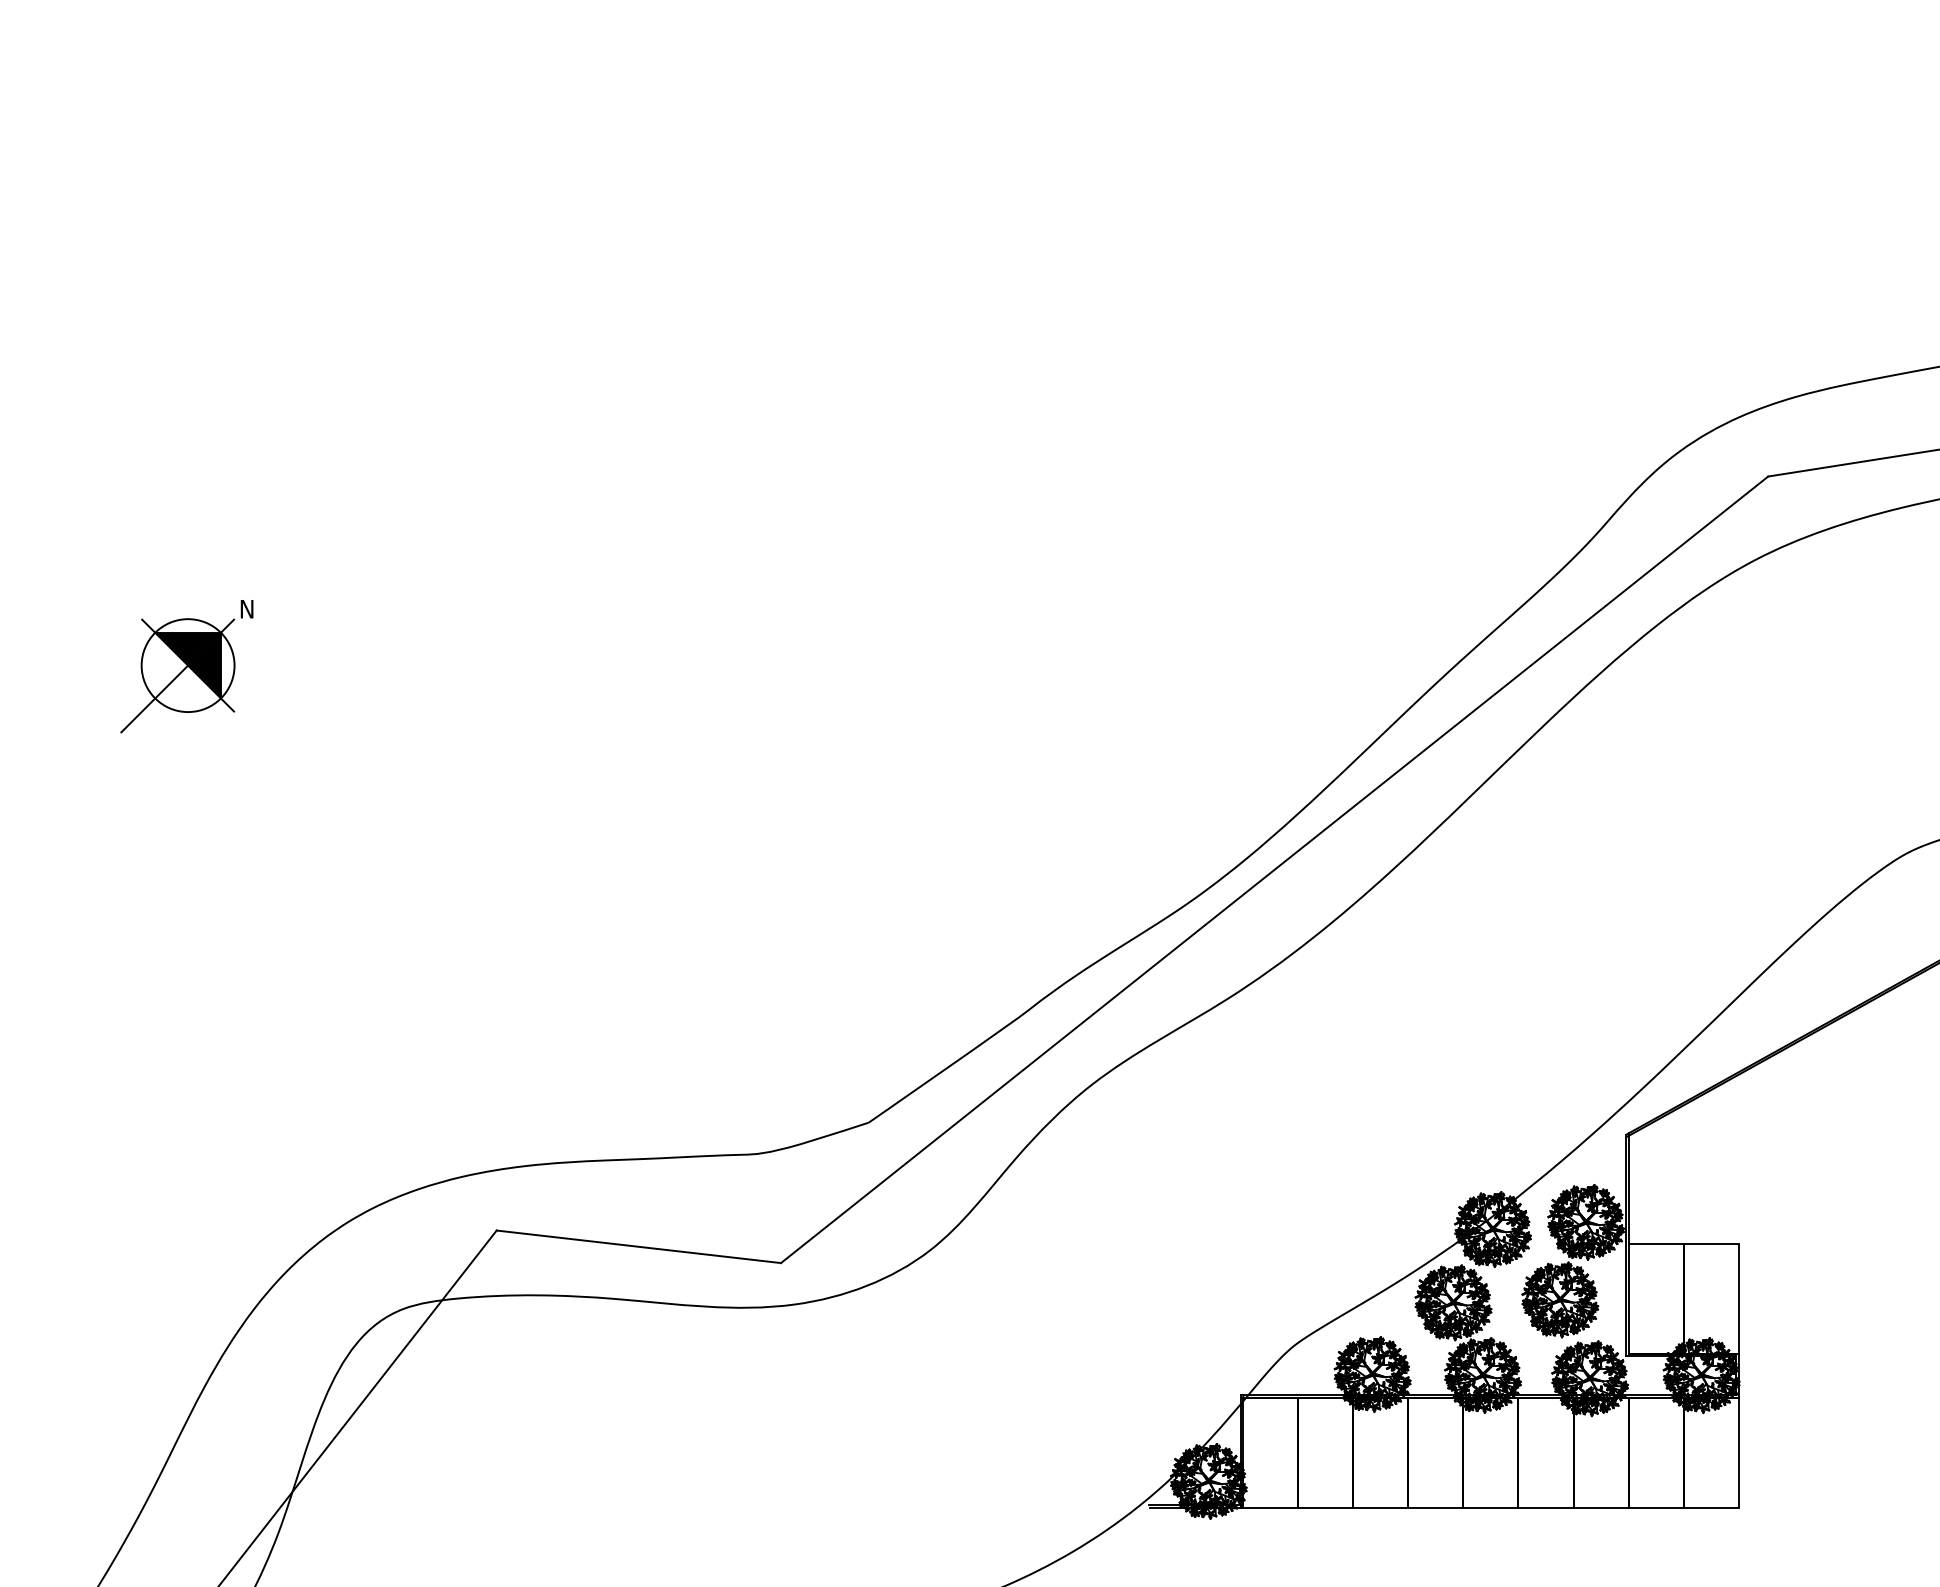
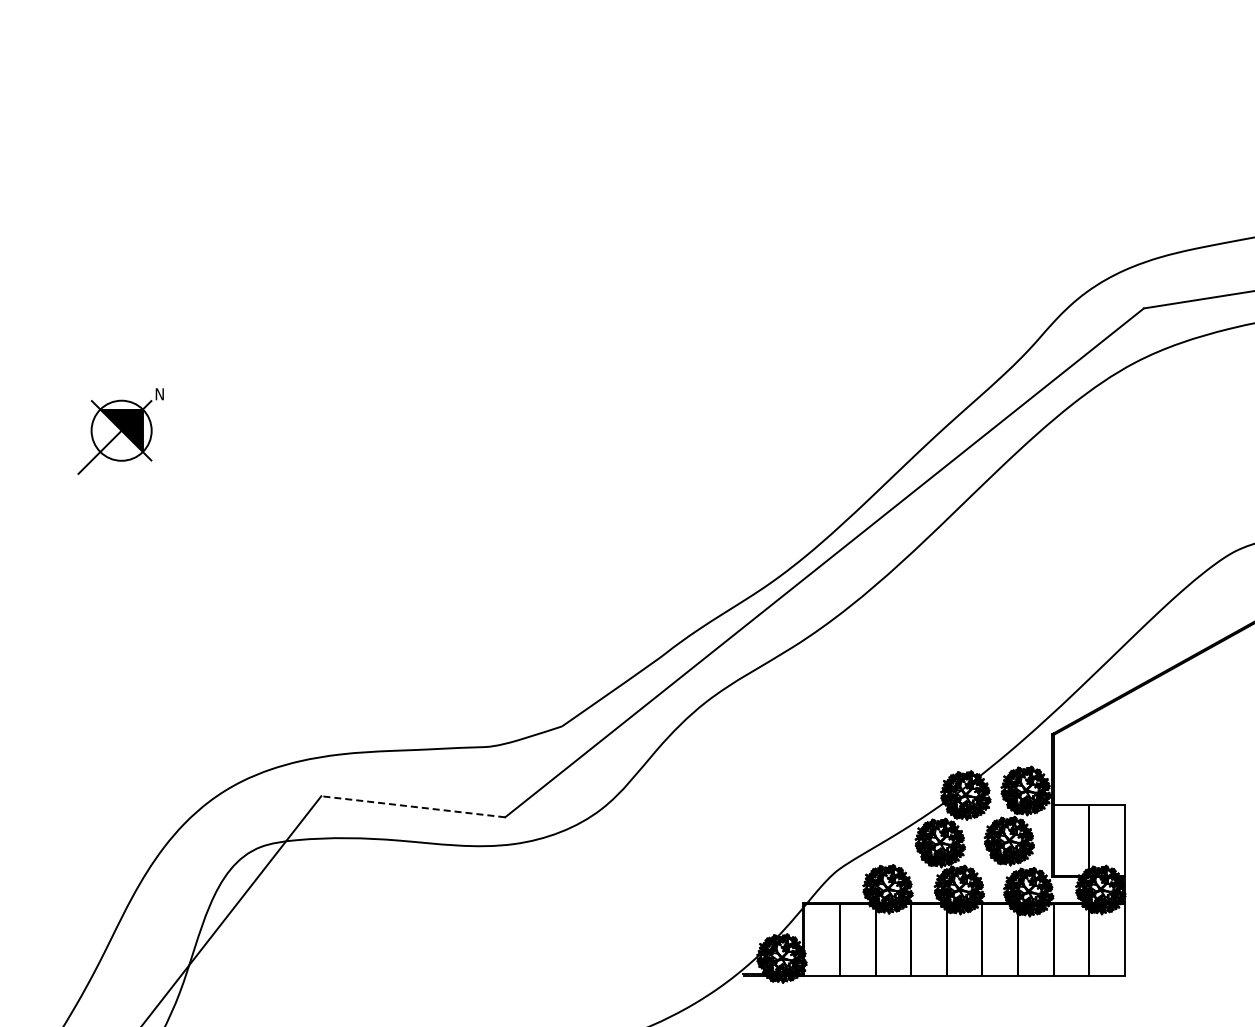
line: (639, 1246) -> (413, 806), solid -> dashed

